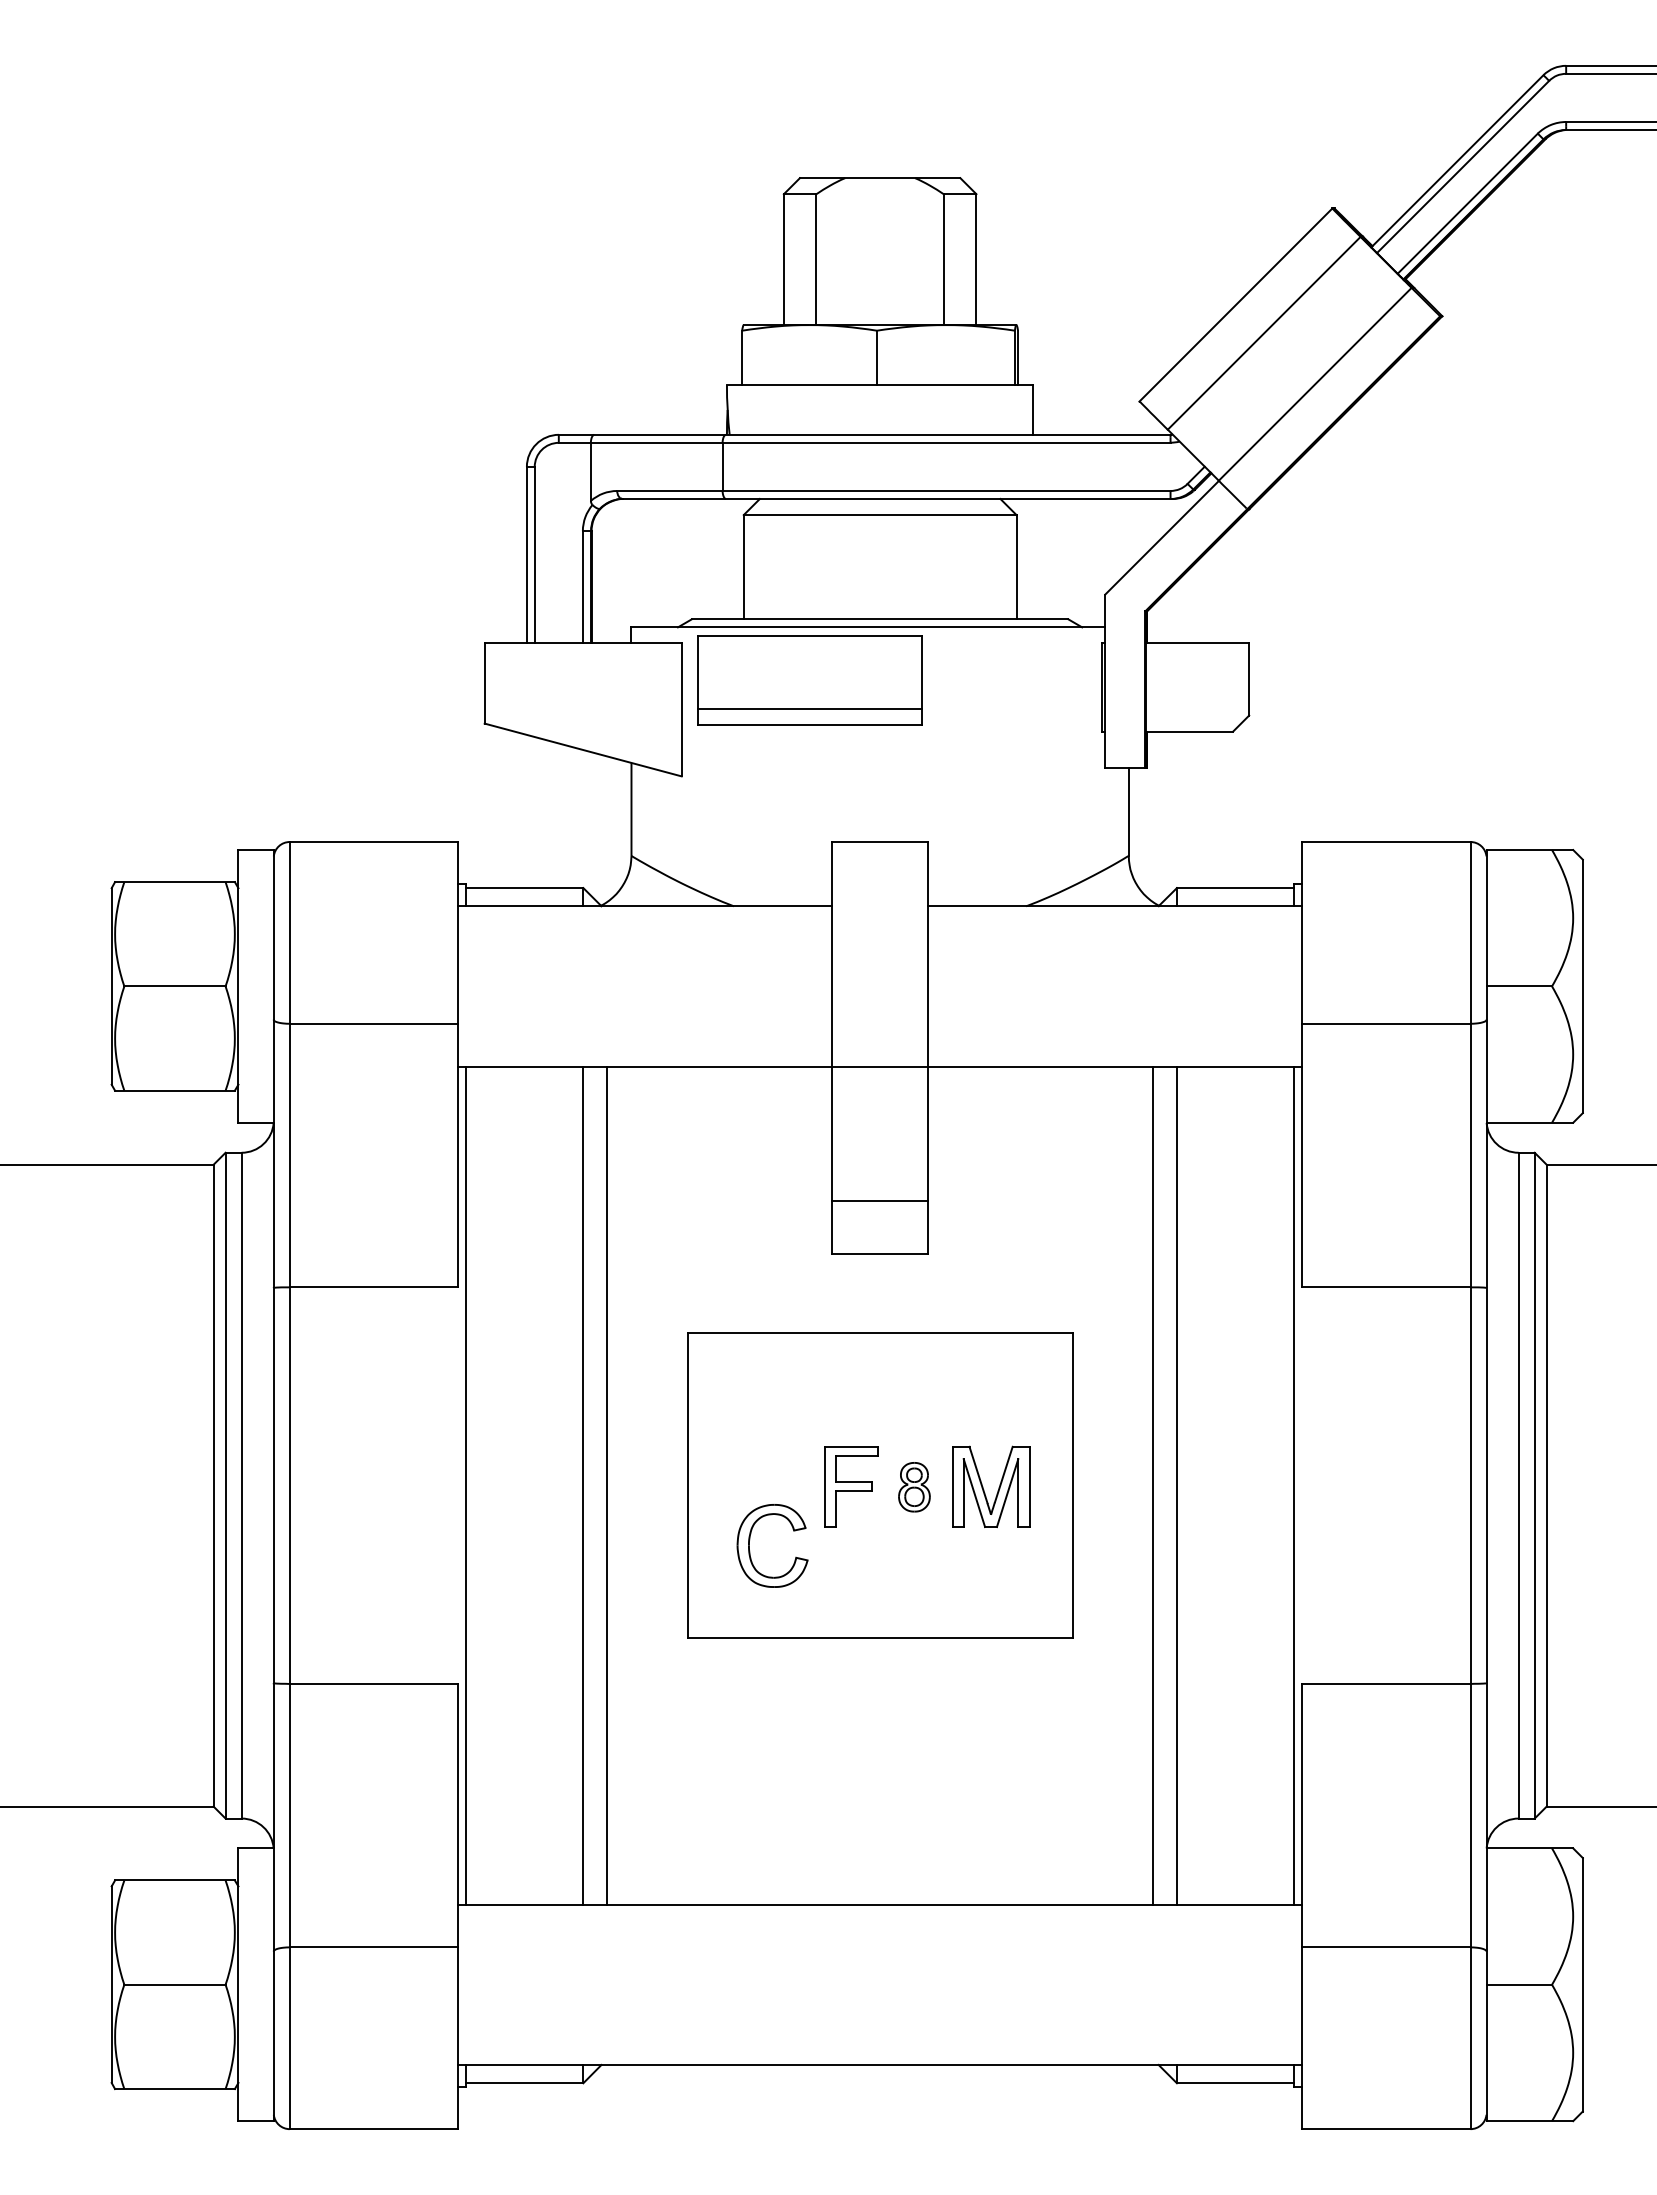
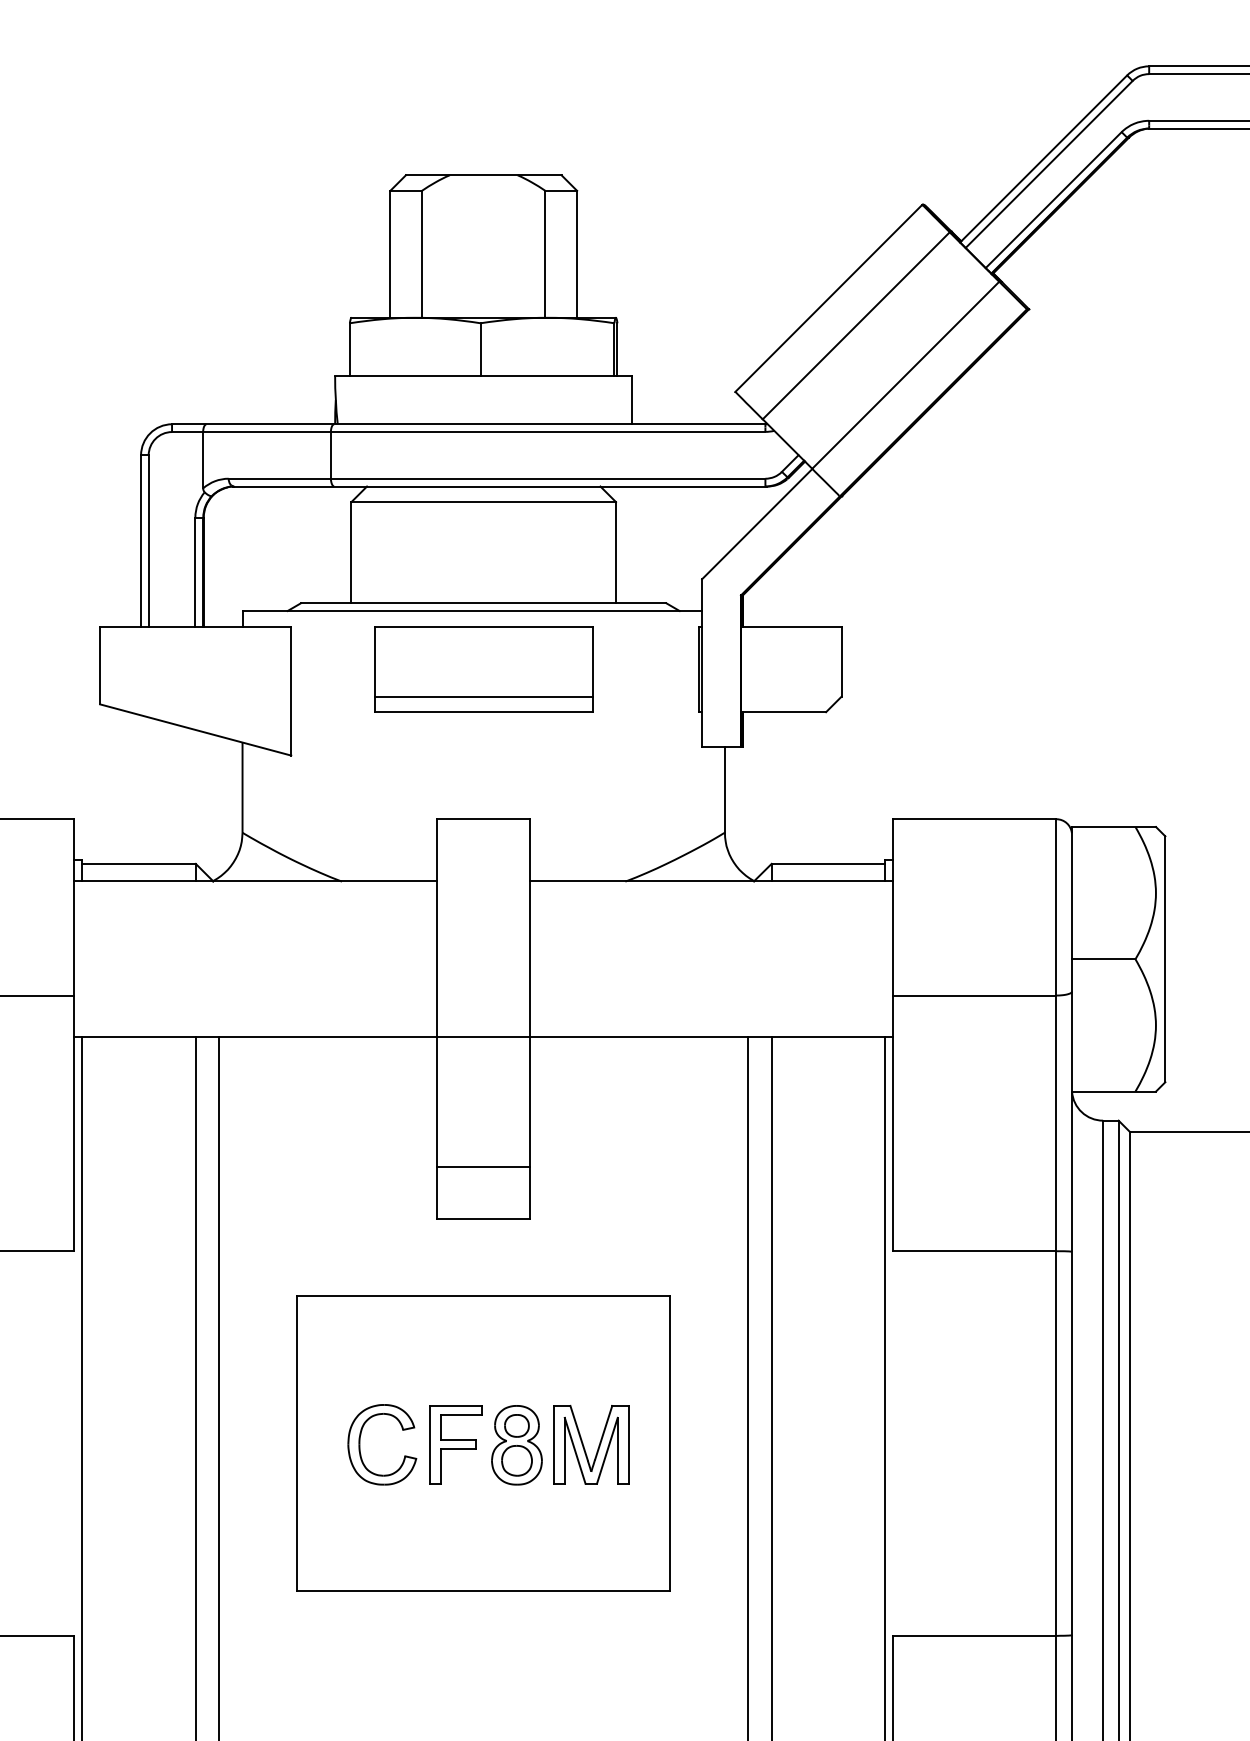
part: (809, 680) -> (483, 669), moved
part: (914, 1486) -> (517, 1444), size x1.67
part: (750, 1539) -> (360, 1438), moved

